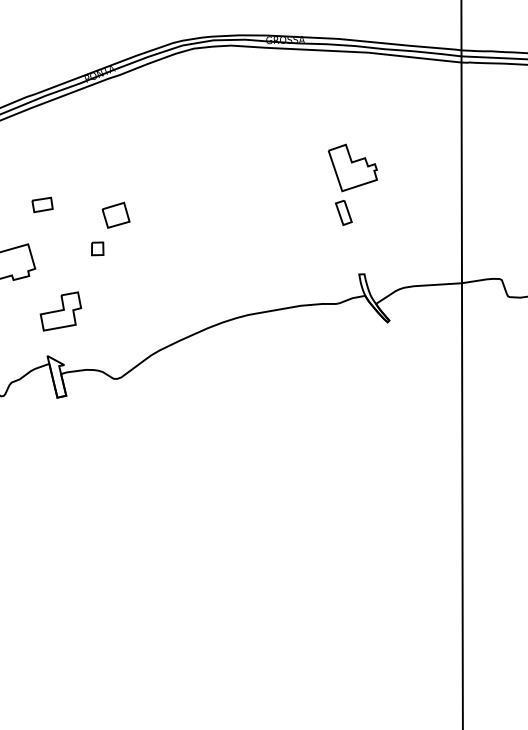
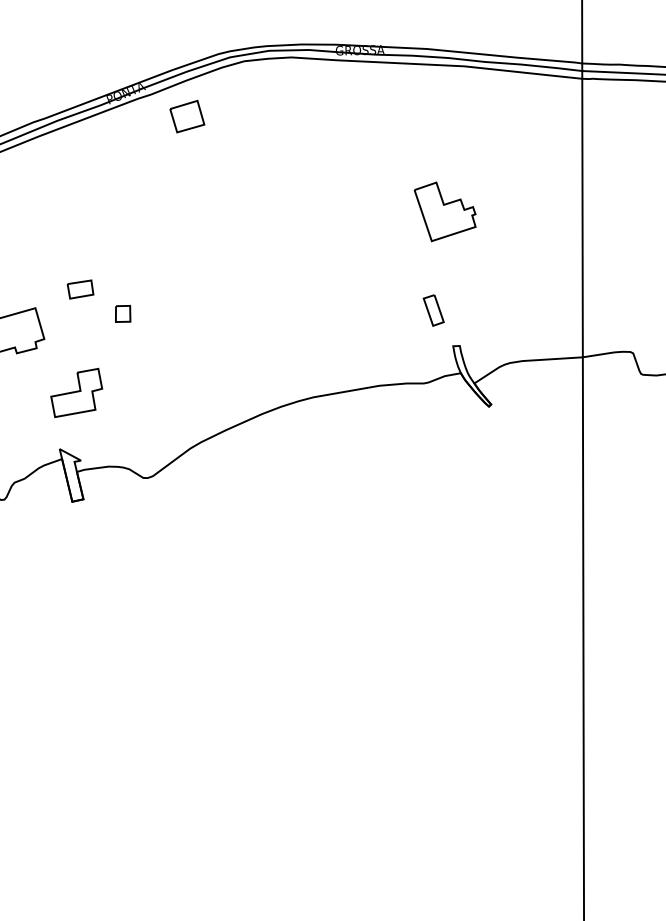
part: (42, 204) -> (80, 289), moved
part: (343, 212) -> (433, 310), moved
part: (116, 215) -> (187, 116), moved

